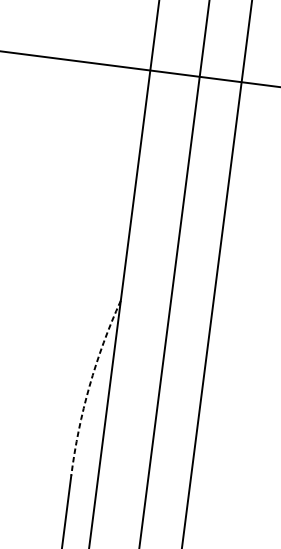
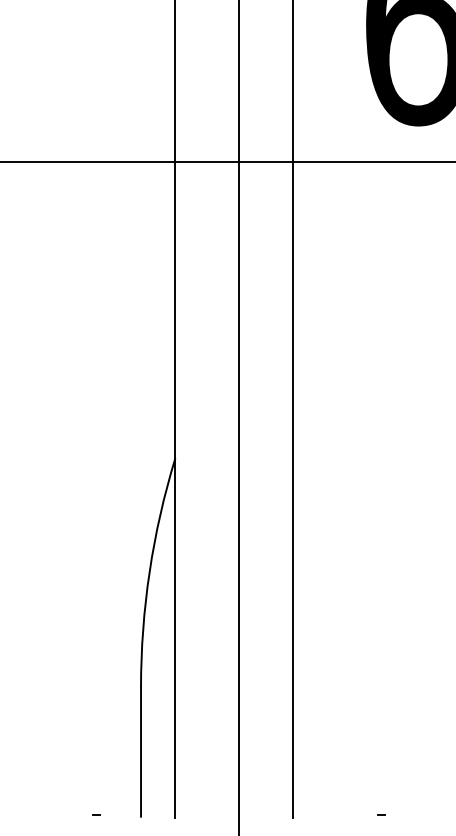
arc: (89, 386) -> (149, 571), dashed -> solid

